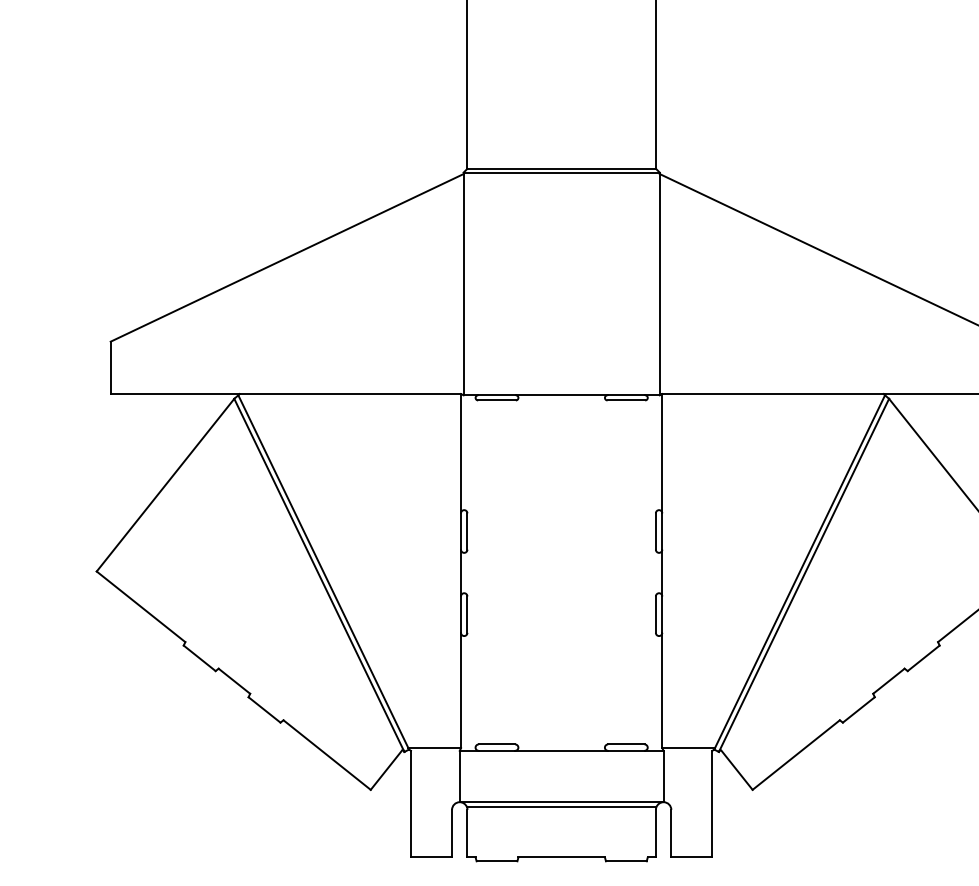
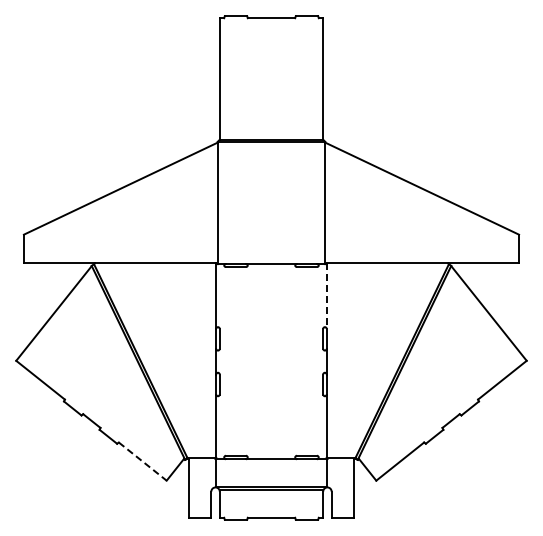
line: (661, 454) -> (326, 296), solid -> dashed
line: (326, 754) -> (142, 461), solid -> dashed

